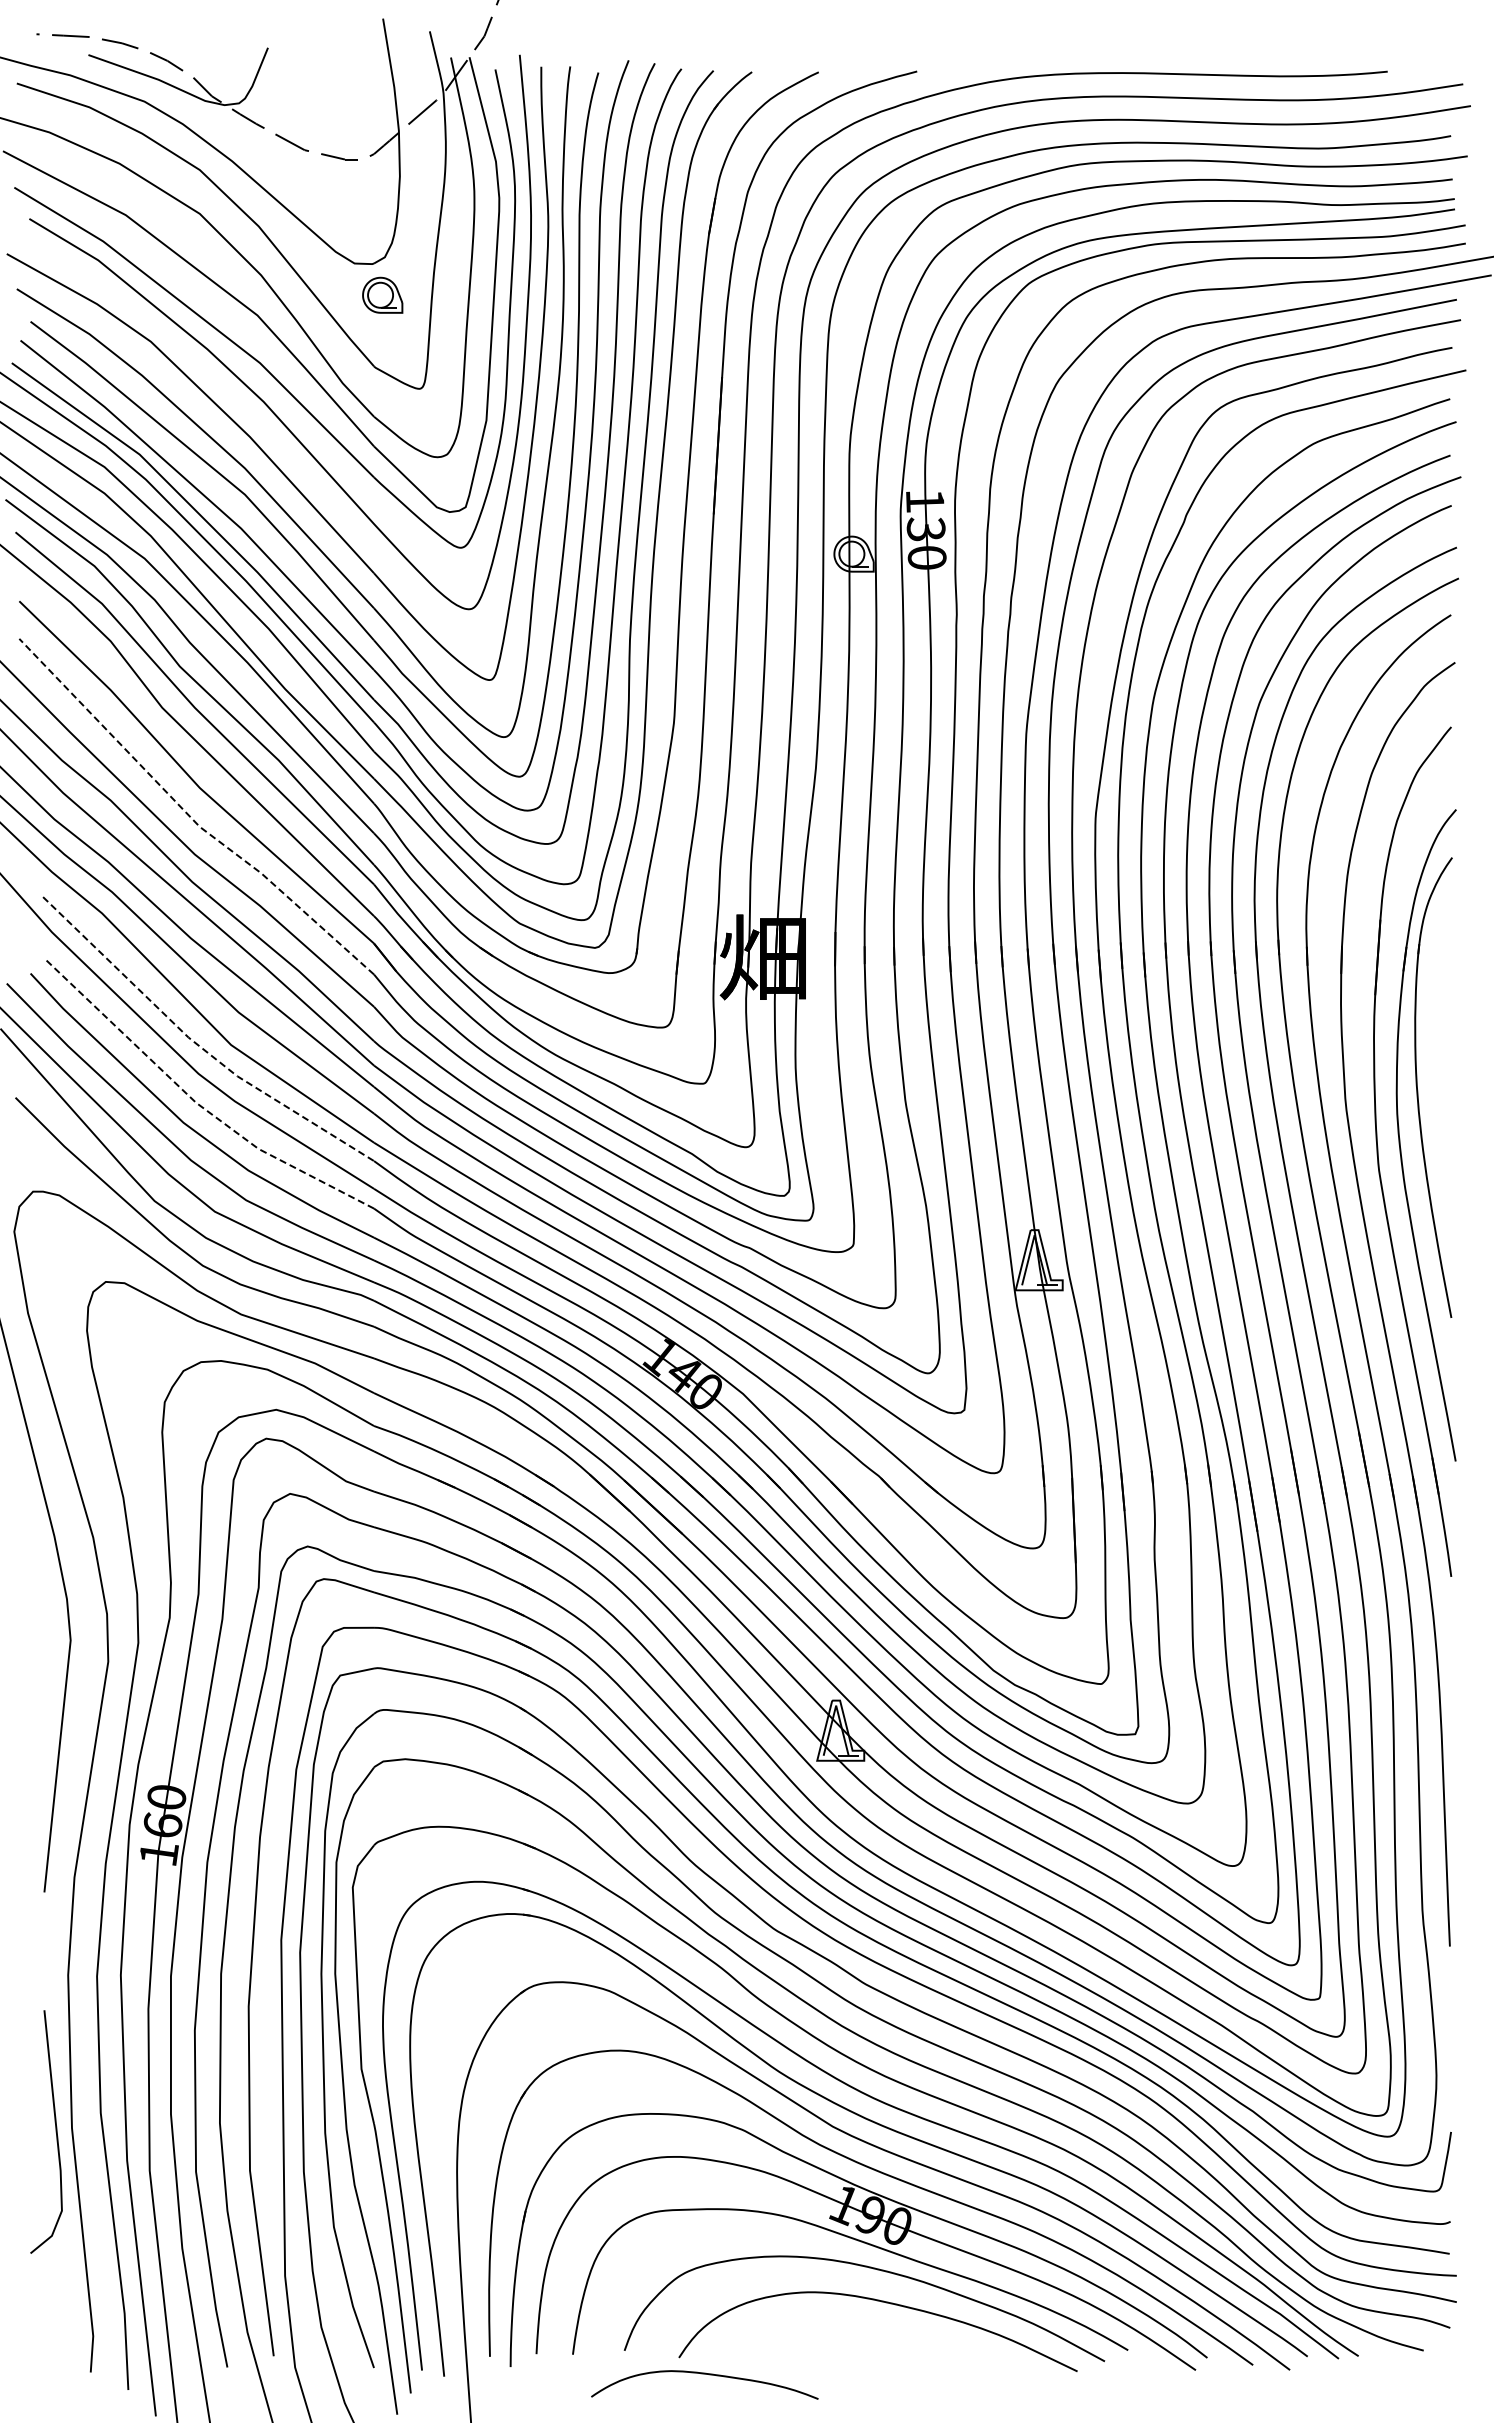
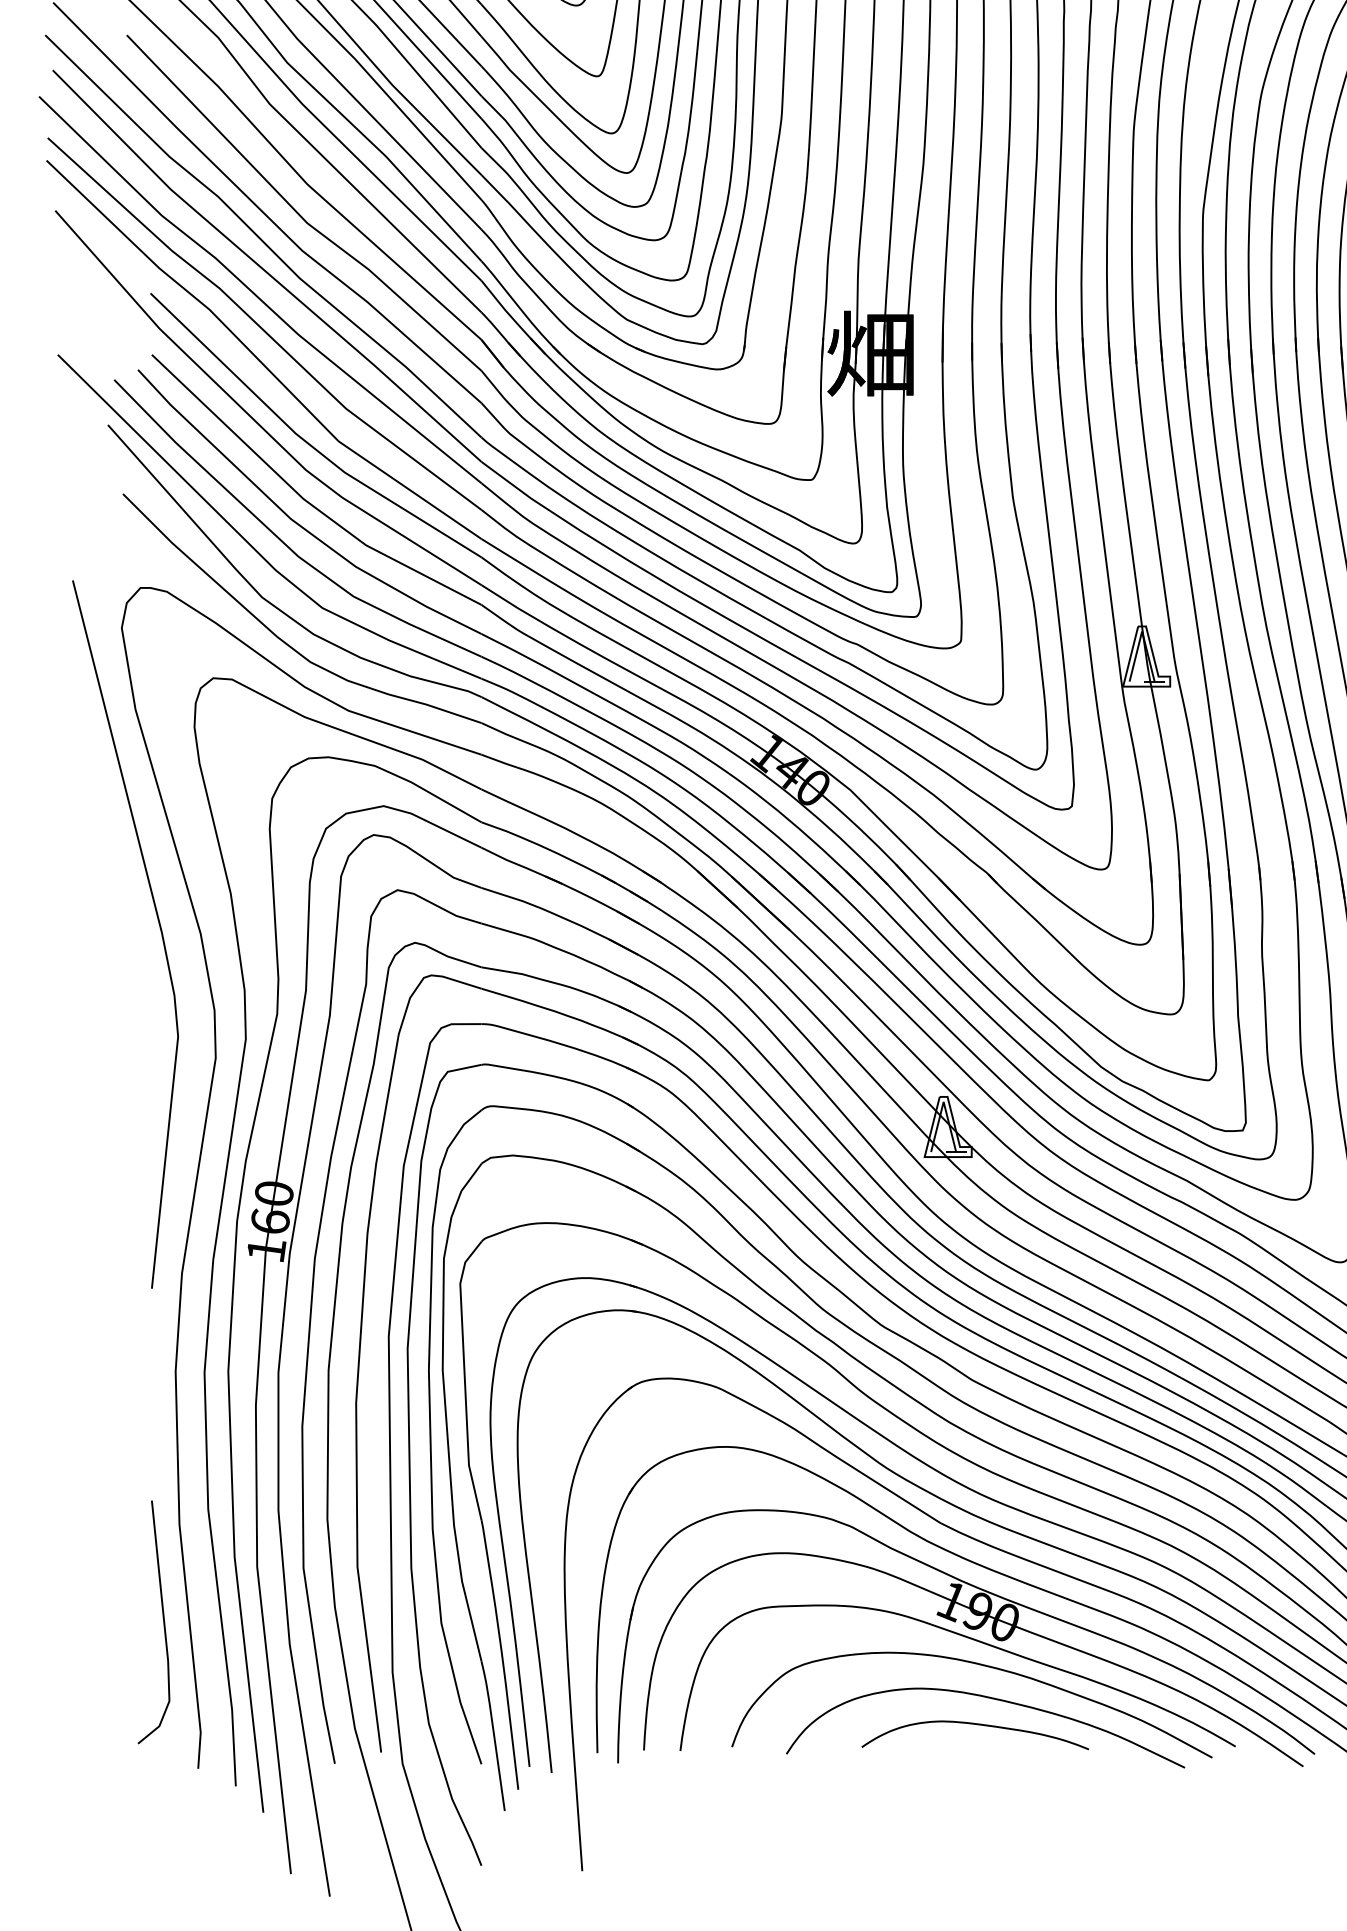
line: (189, 816) -> (296, 212), dashed -> solid
line: (197, 1044) -> (304, 440), dashed -> solid
line: (196, 1102) -> (303, 498), dashed -> solid
line: (55, 2131) -> (162, 1621), moved
curve: (704, 2374) -> (974, 1724), moved

